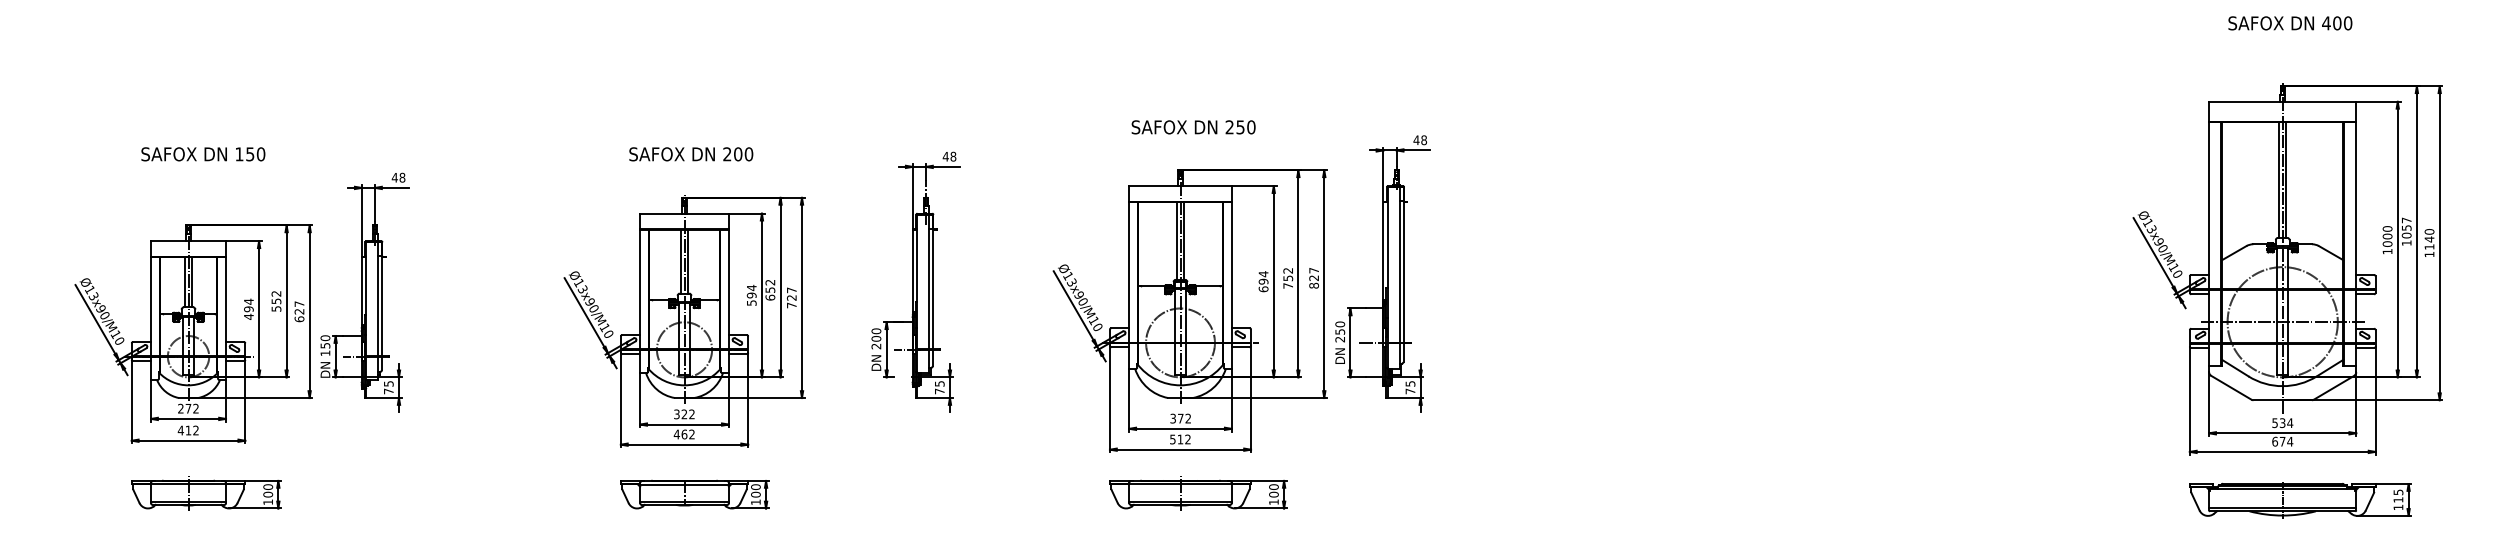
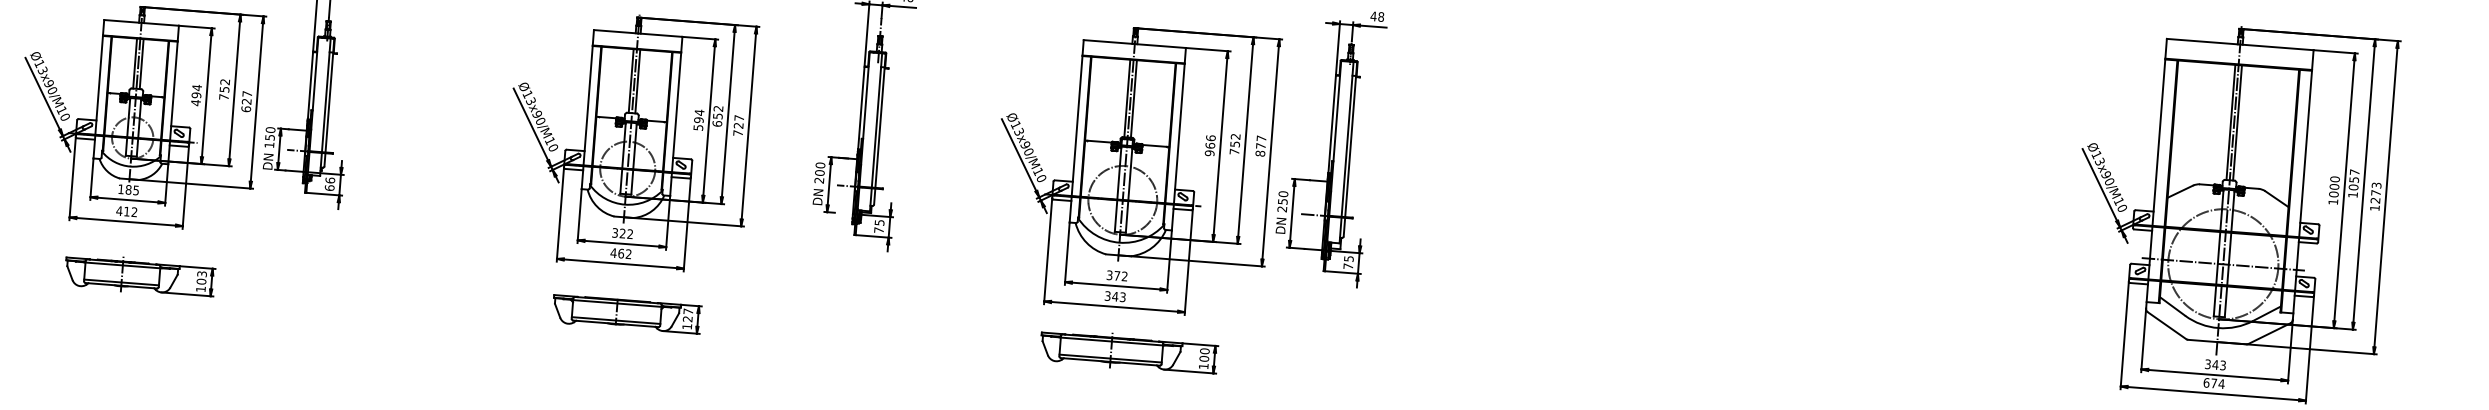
text: (2429, 239) -> (2376, 193), 1140 -> 1273
text: (1313, 278) -> (1260, 146), 827 -> 877
text: (1263, 281) -> (1210, 145), 694 -> 966
text: (276, 308) -> (224, 96), 552 -> 752
text: (388, 387) -> (329, 184), 75 -> 66
text: (188, 408) -> (128, 189), 272 -> 185
text: (2282, 423) -> (2215, 365), 534 -> 343
text: (1180, 439) -> (1115, 296), 512 -> 343
text: (268, 486) -> (202, 273), 100 -> 103
text: (755, 490) -> (687, 314), 100 -> 127

